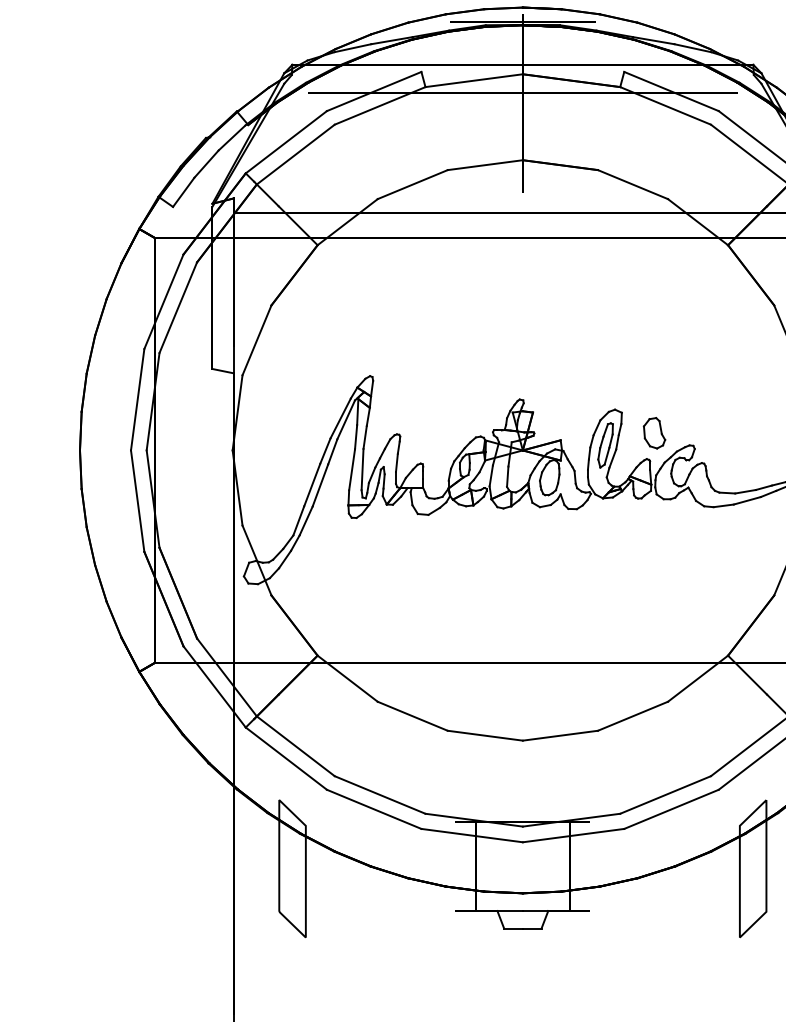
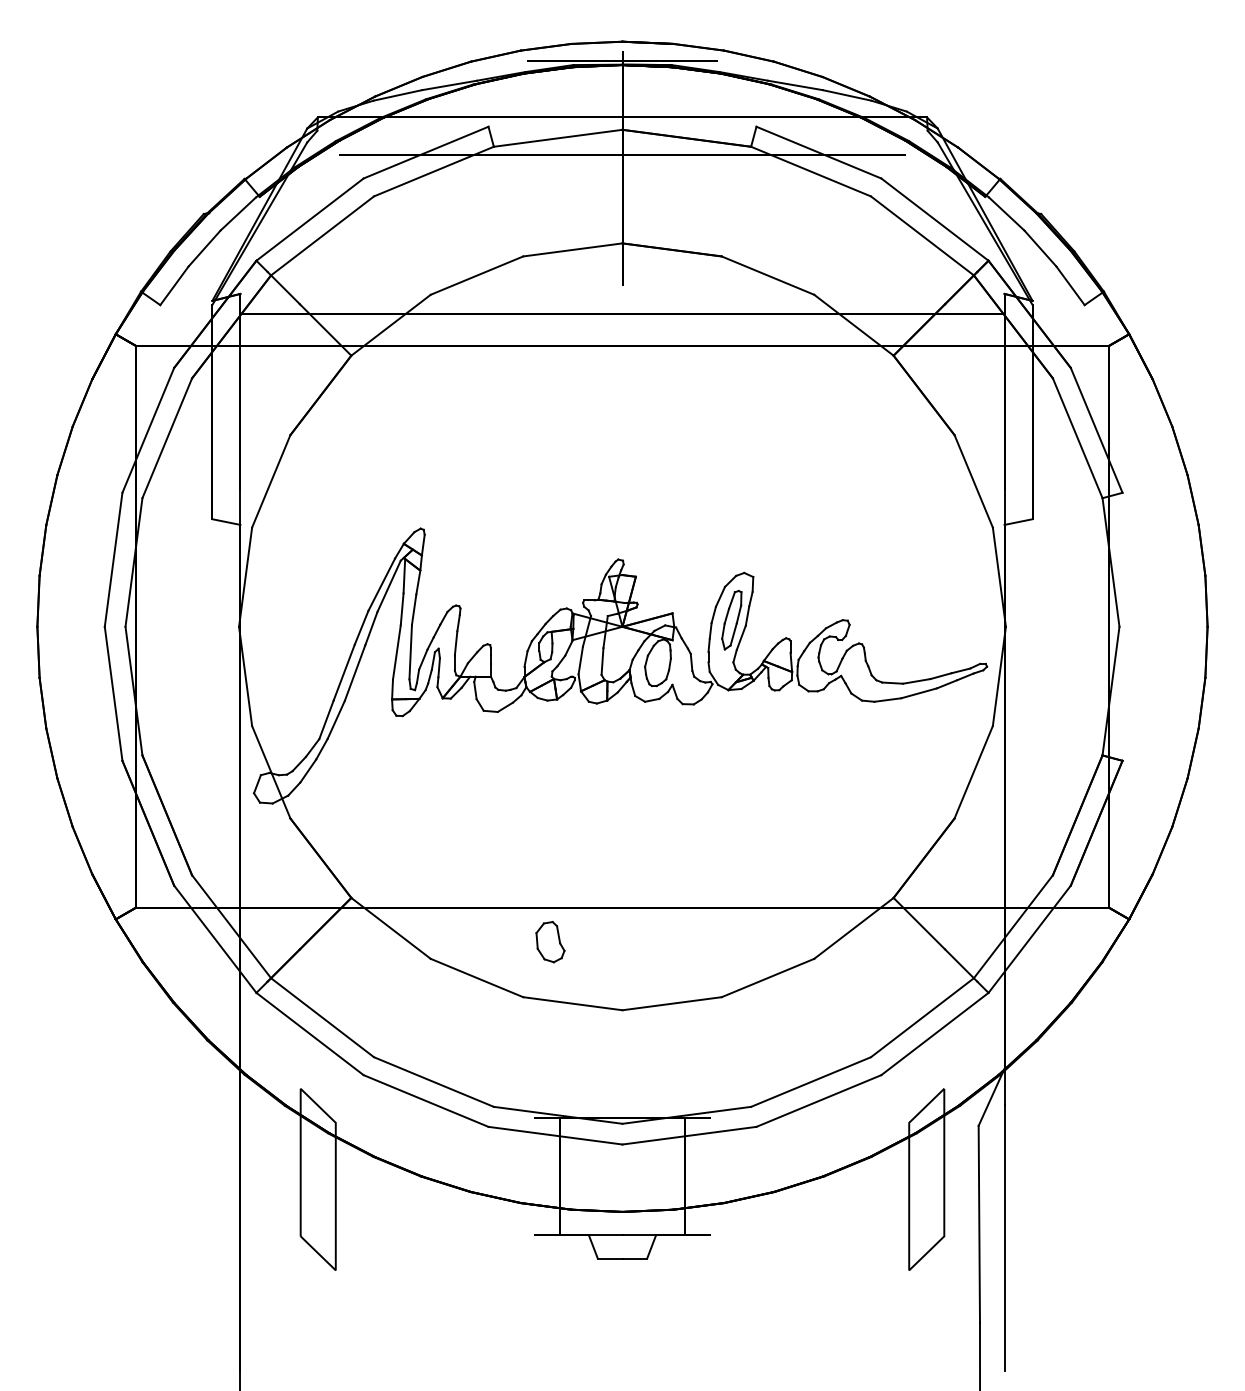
part: (654, 433) -> (550, 942), moved

